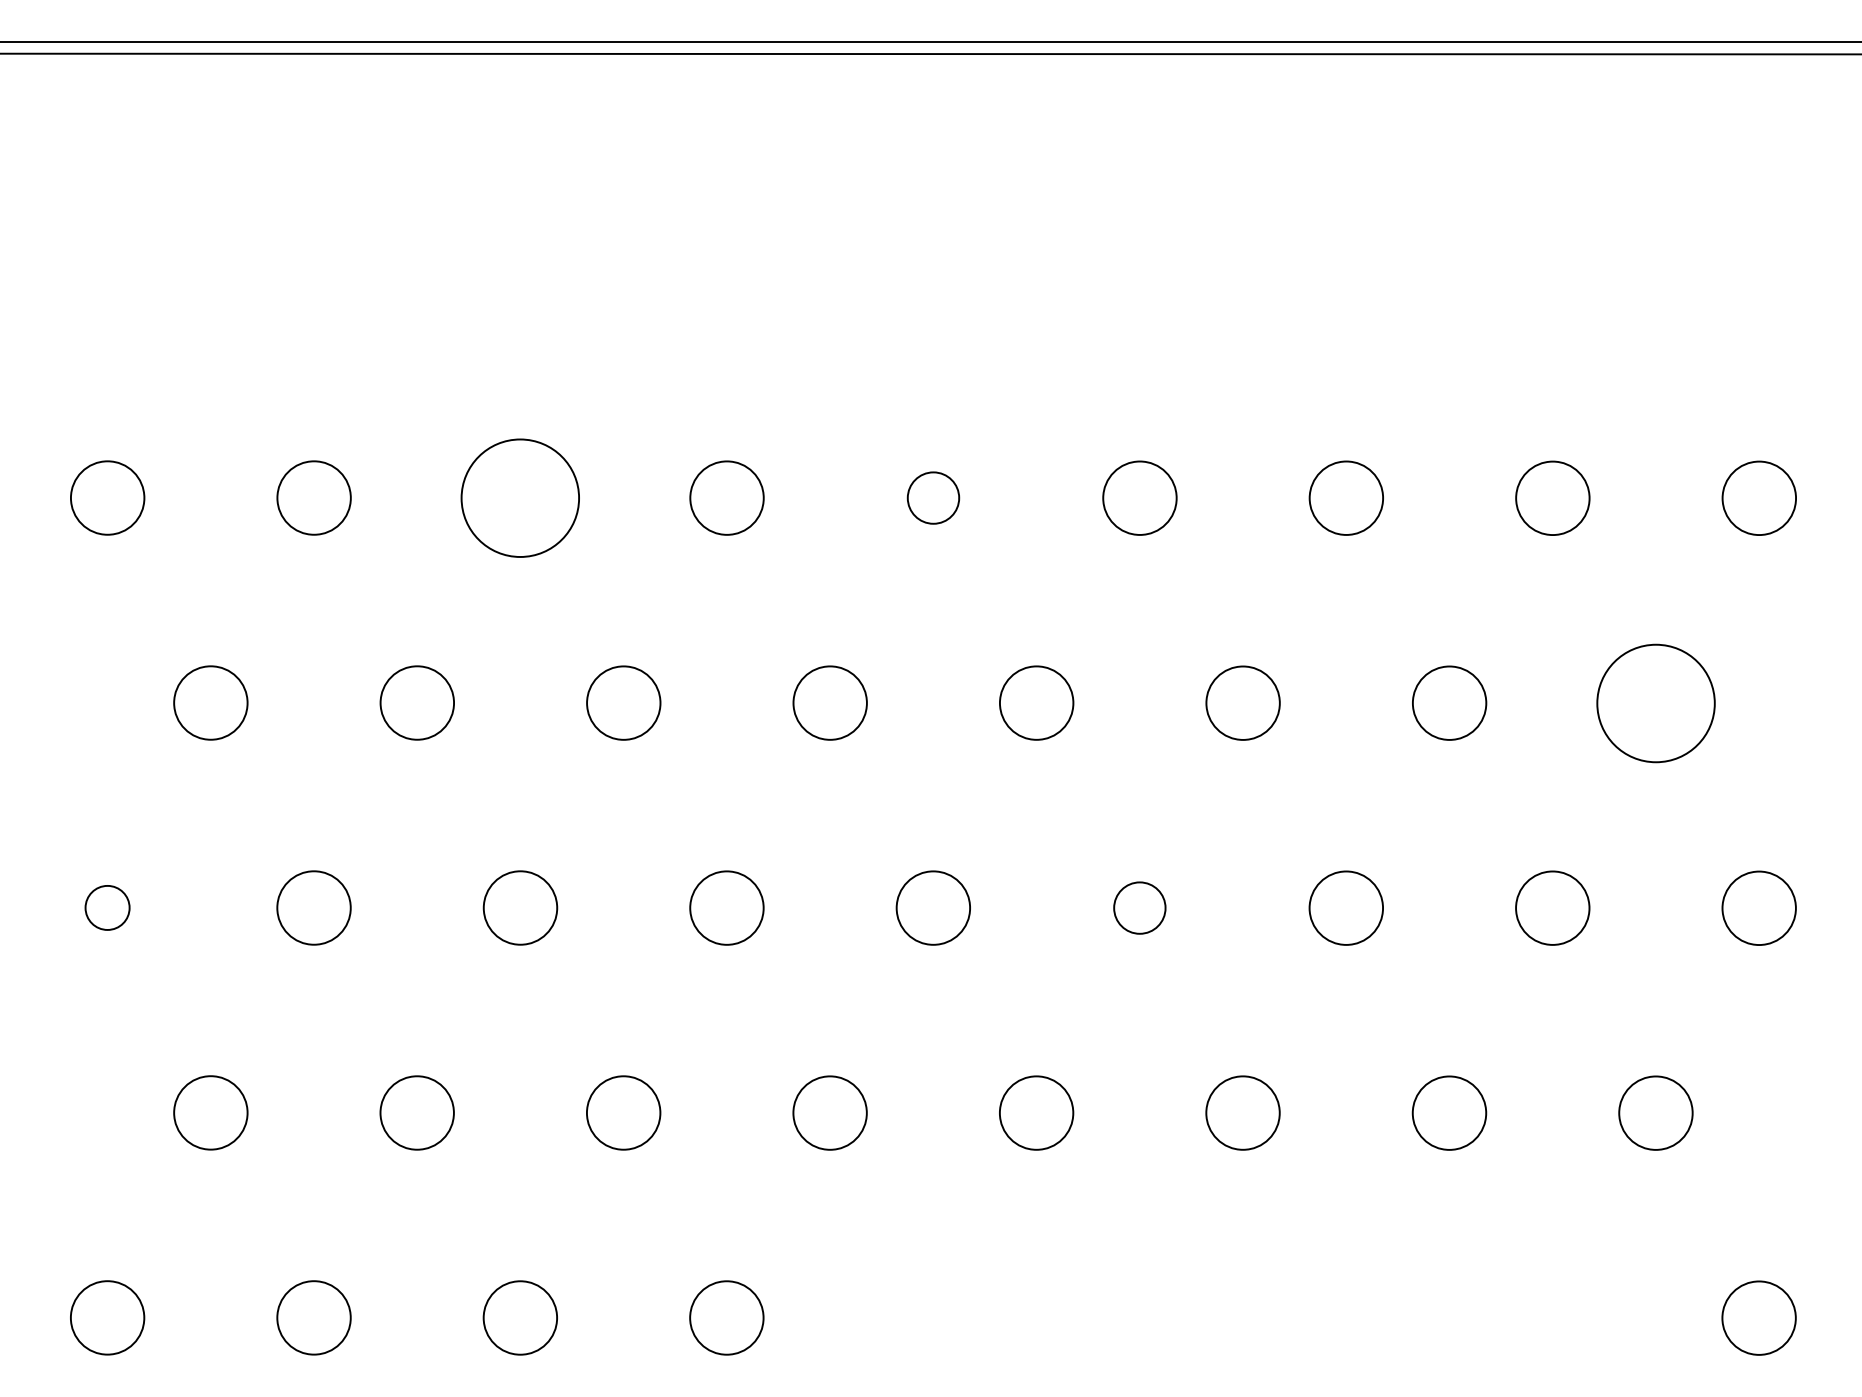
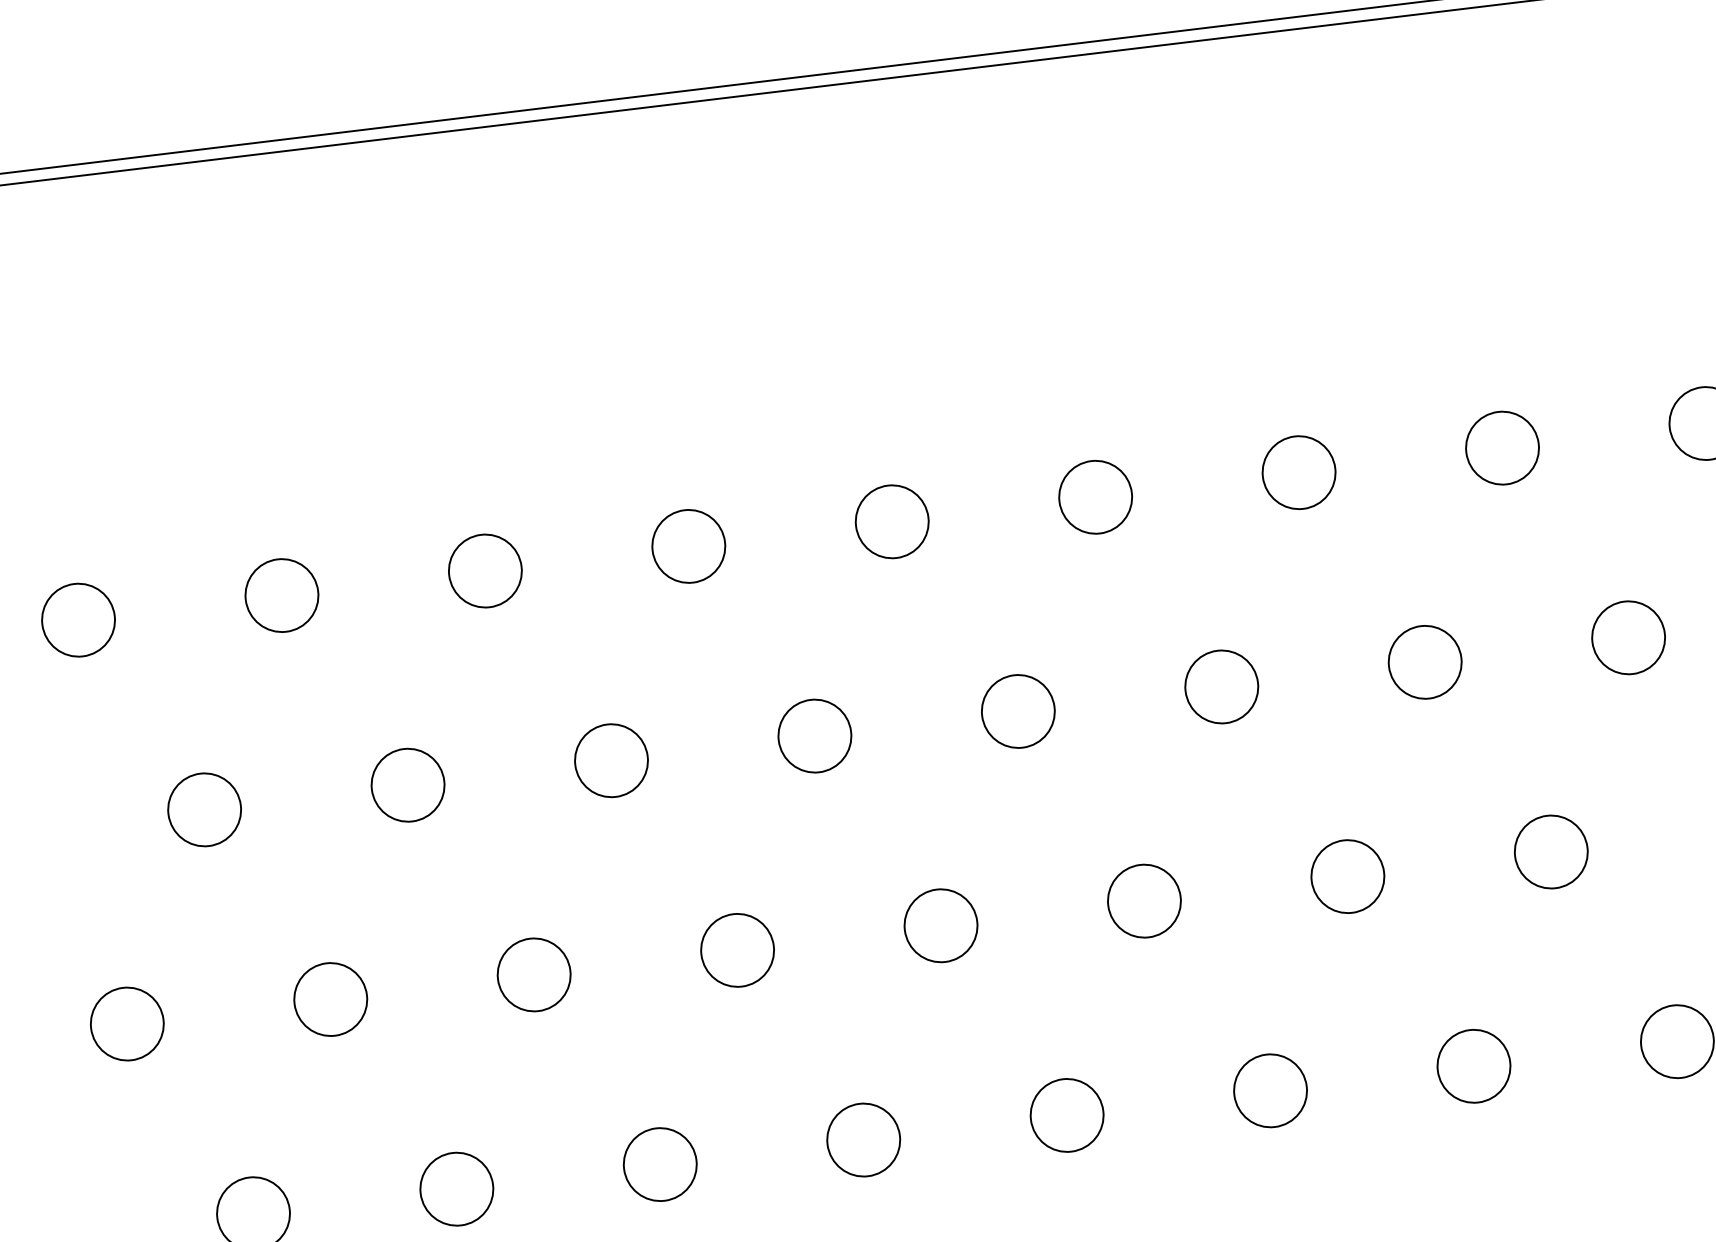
circle: (520, 497) -> (485, 570), size x0.62
circle: (933, 497) -> (892, 521), size x1.43
circle: (1655, 702) -> (1628, 637), size x0.62
circle: (107, 907) -> (127, 1023), size x1.67
circle: (1139, 907) -> (1144, 900), size x1.43

